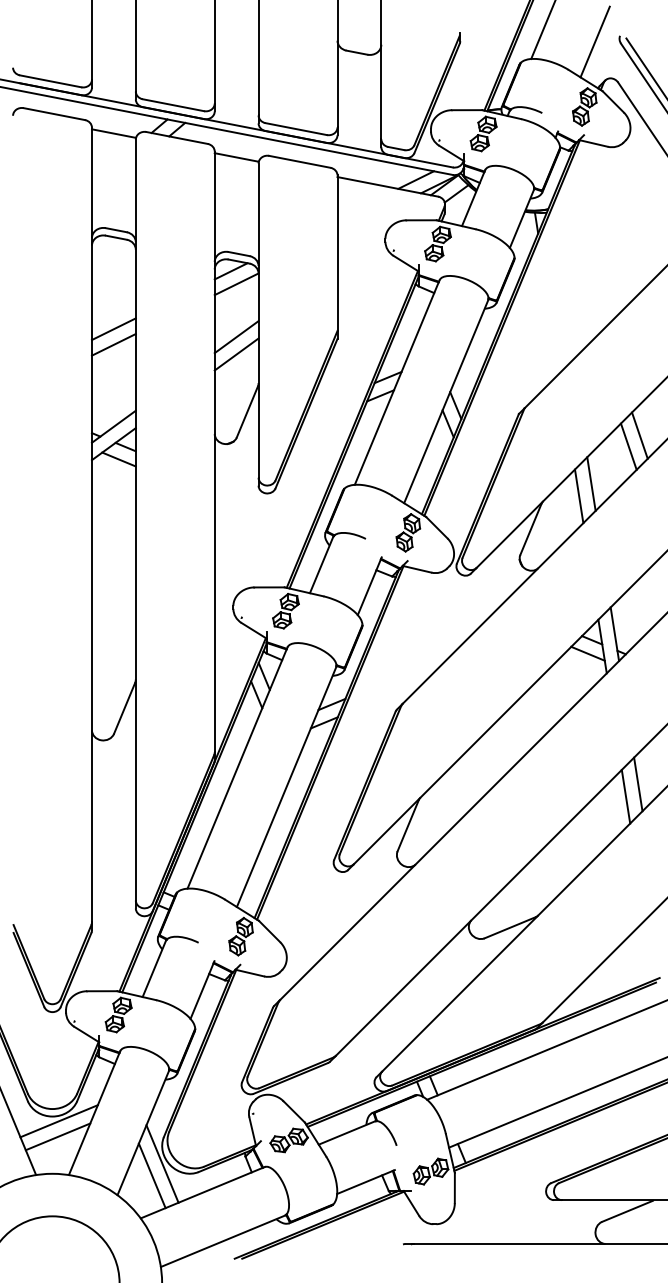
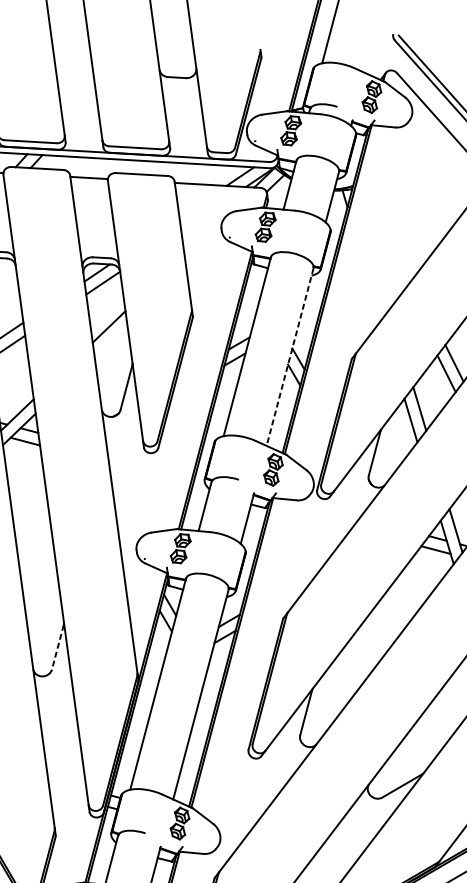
line: (594, 41) -> (372, 41), removed
line: (236, 354) -> (110, 341), removed
line: (446, 401) -> (290, 356), solid -> dashed
line: (124, 708) -> (57, 647), solid -> dashed

